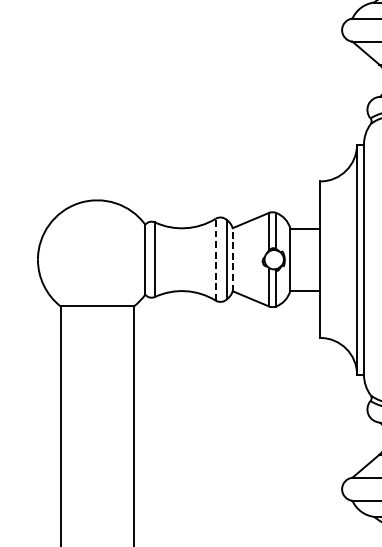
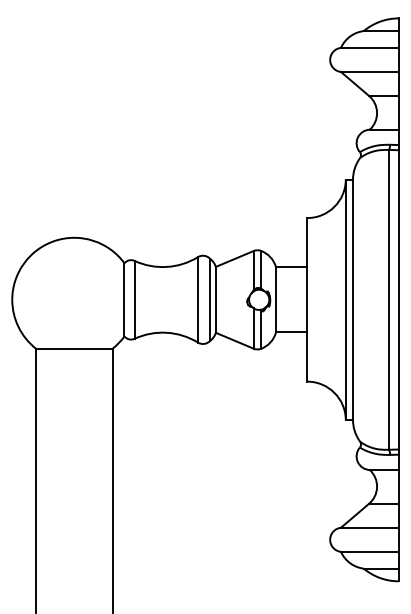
line: (215, 259) -> (197, 299), dashed -> solid
line: (232, 259) -> (215, 299), dashed -> solid

